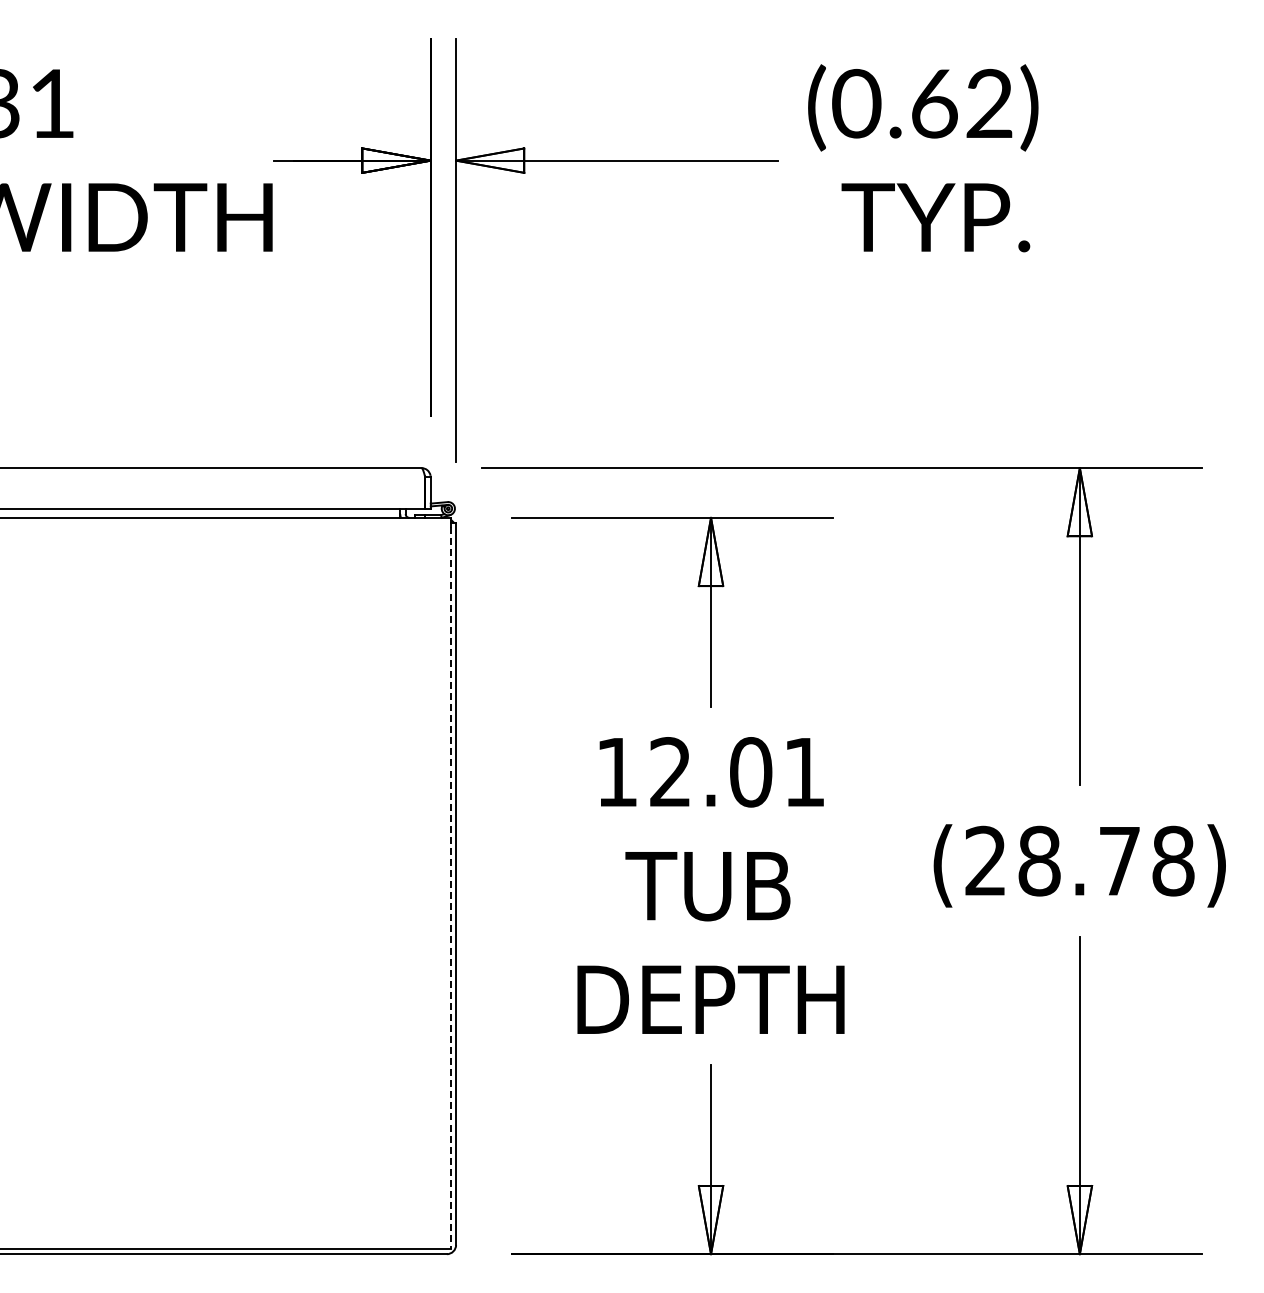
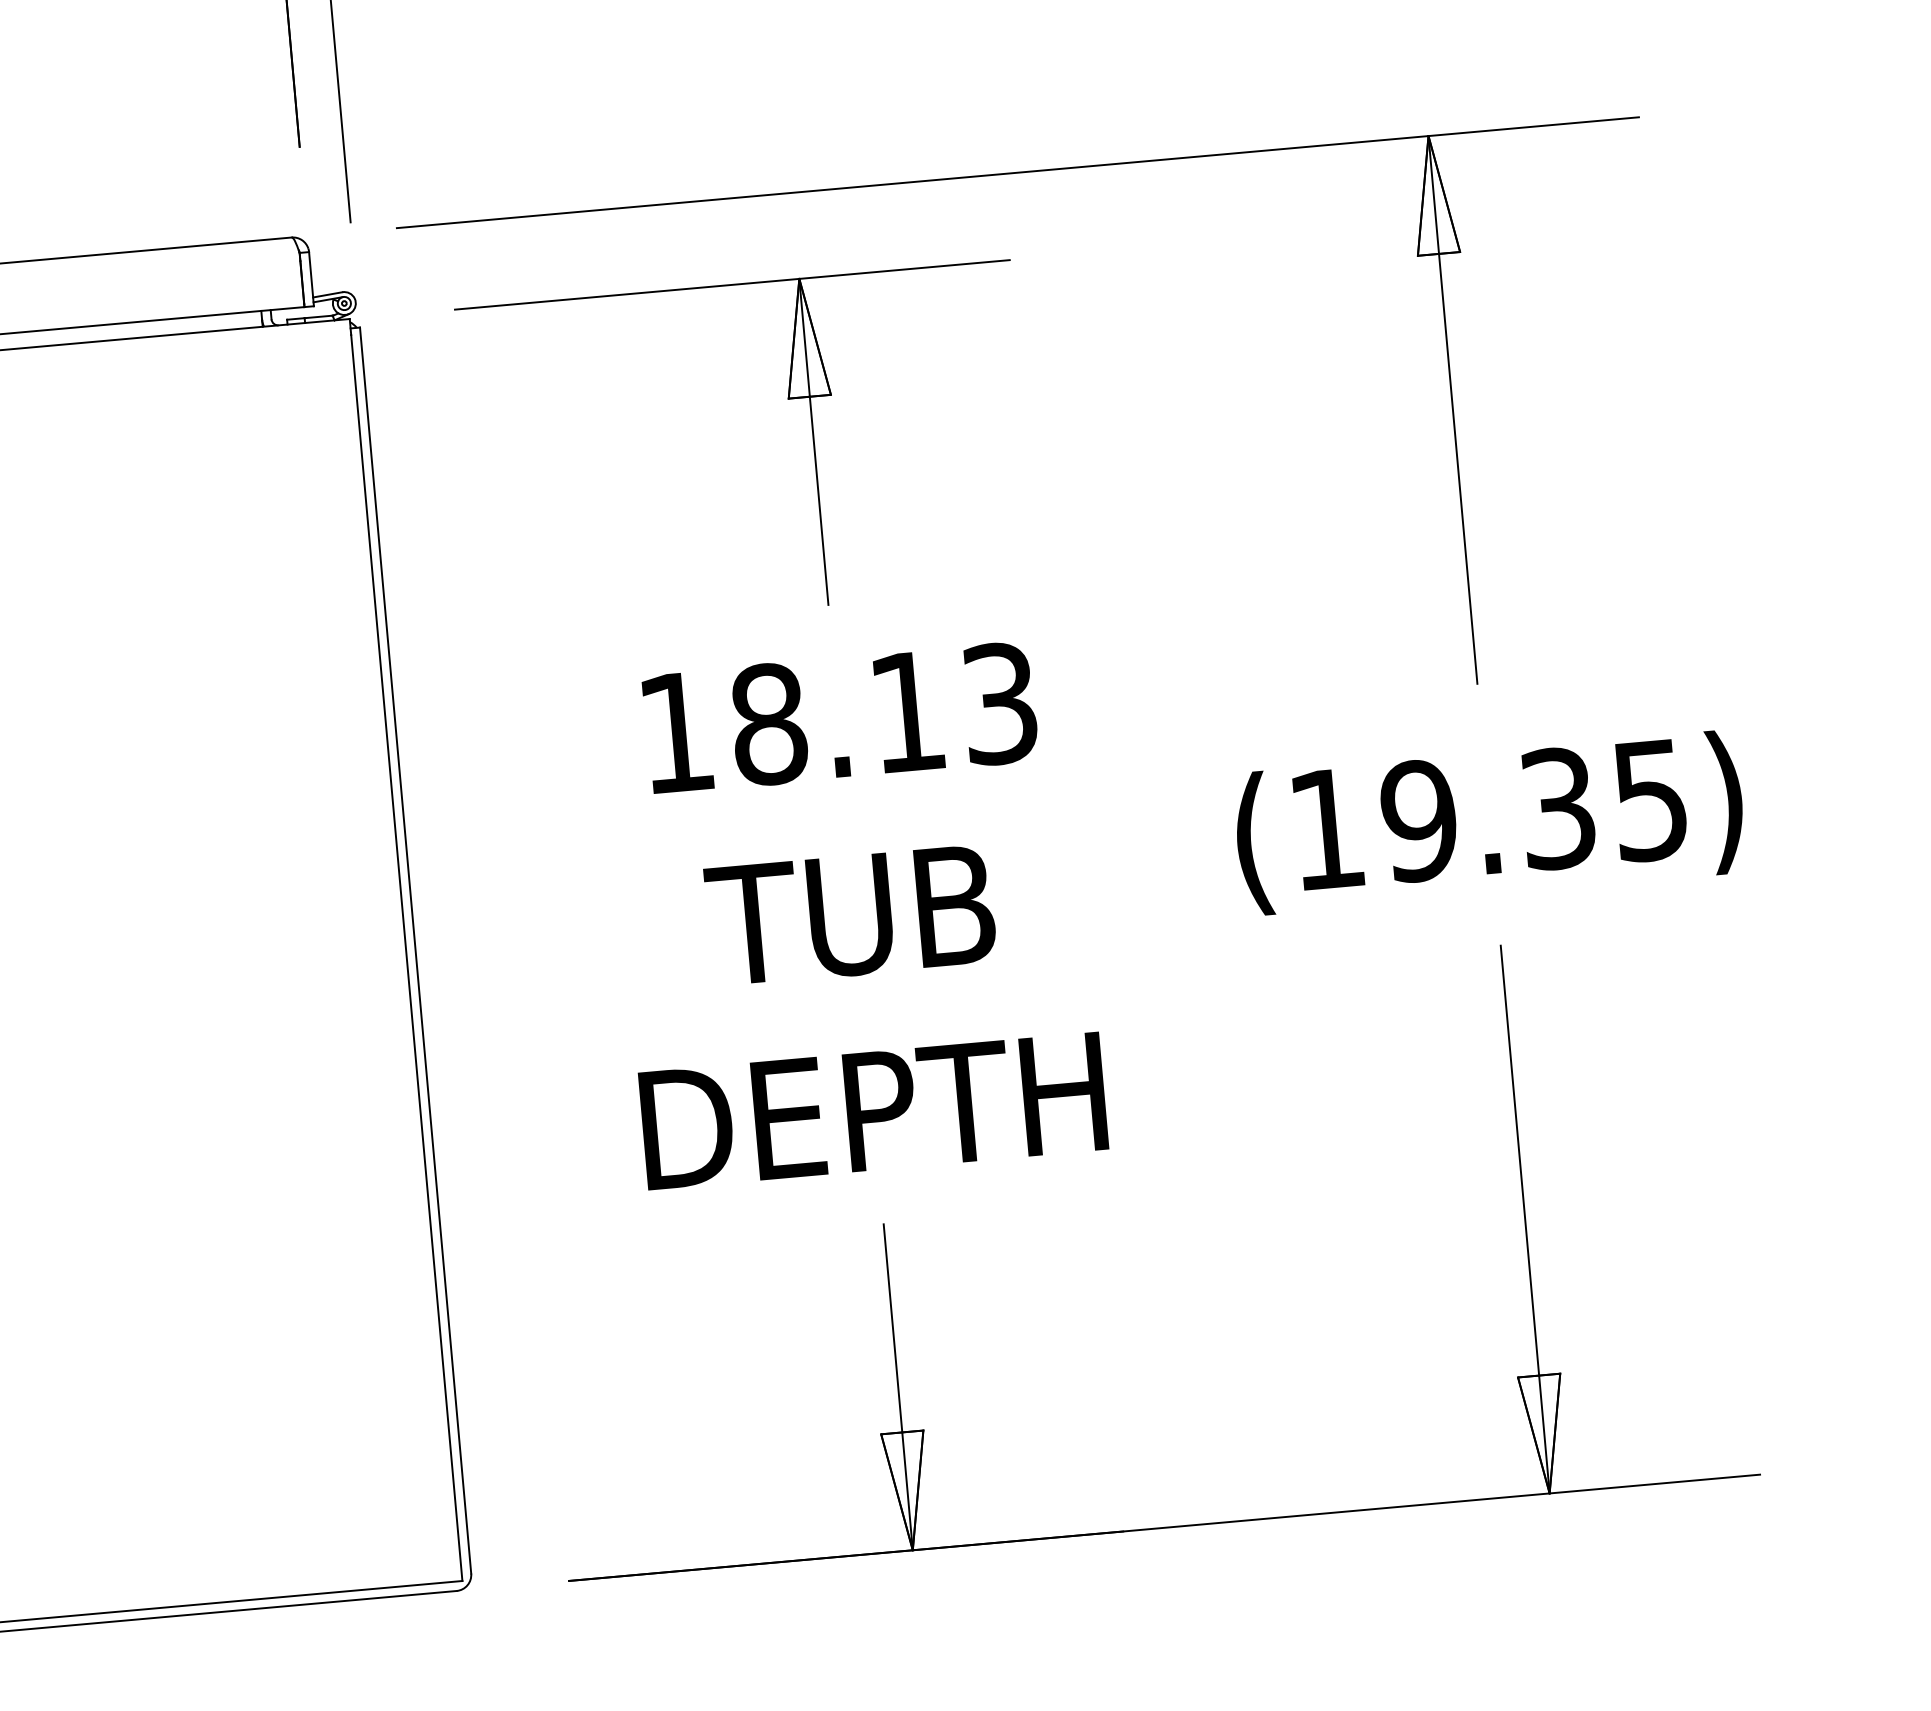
text: (736, 772) -> (882, 714), 12.01 -> 18.13
text: (1079, 860) -> (1488, 813), (28.78) -> (19.35)
line: (450, 887) -> (406, 957), dashed -> solid

